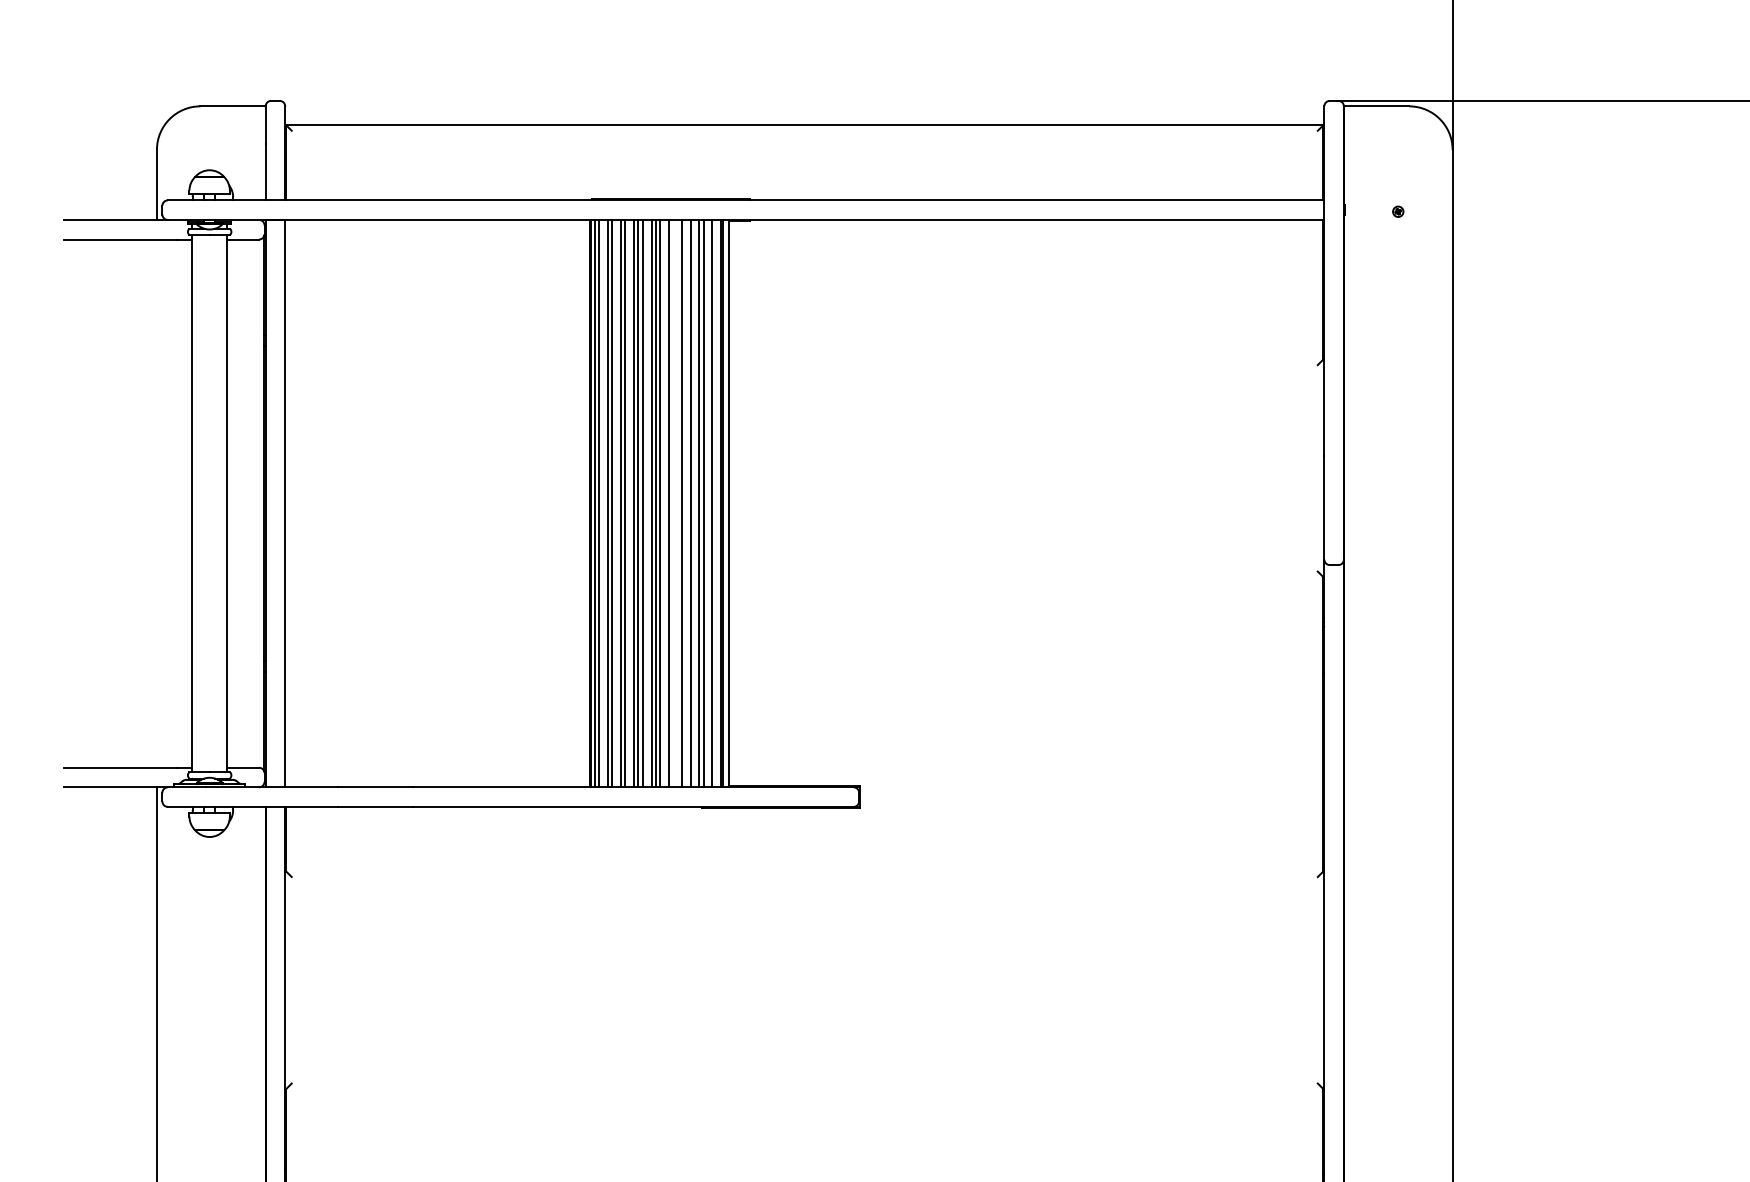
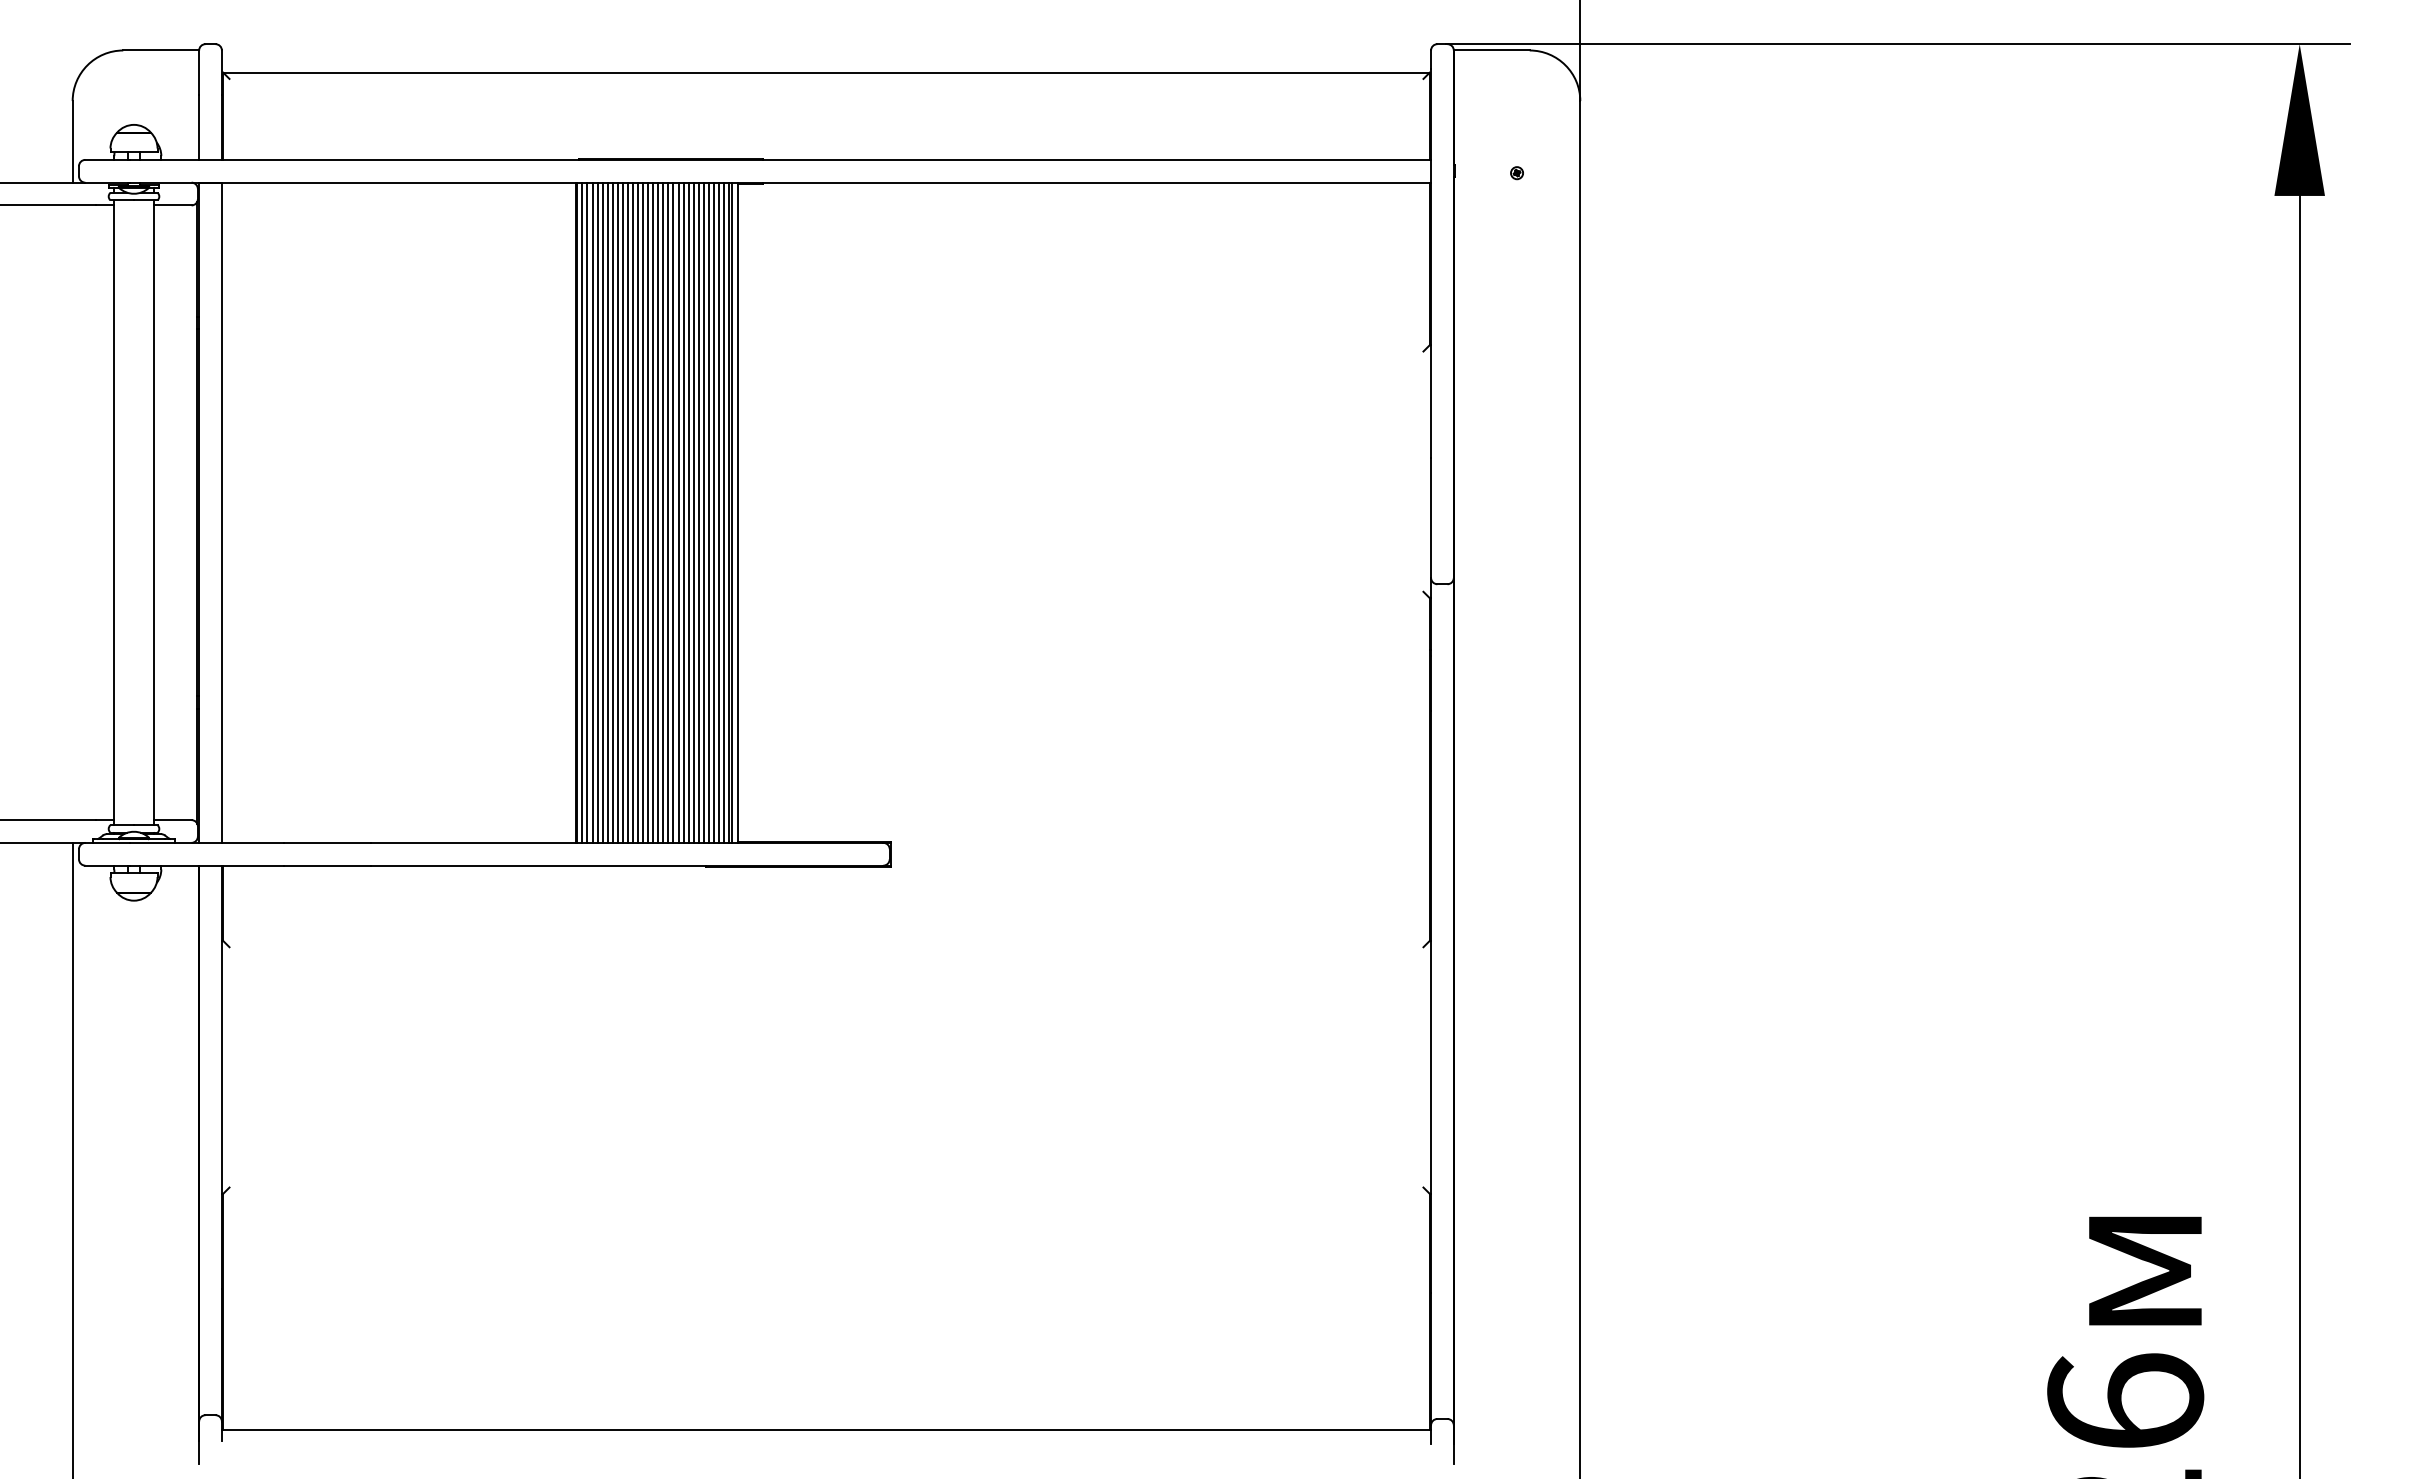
line: (603, 503) -> (592, 512), added
line: (616, 503) -> (607, 512), added
line: (629, 503) -> (622, 512), added
line: (647, 503) -> (643, 512), added
line: (664, 503) -> (663, 512), added
line: (673, 503) -> (673, 512), added
line: (677, 503) -> (678, 512), added
line: (686, 503) -> (688, 512), added
line: (694, 503) -> (698, 512), added
line: (707, 503) -> (713, 512), added
line: (717, 503) -> (724, 512), added

